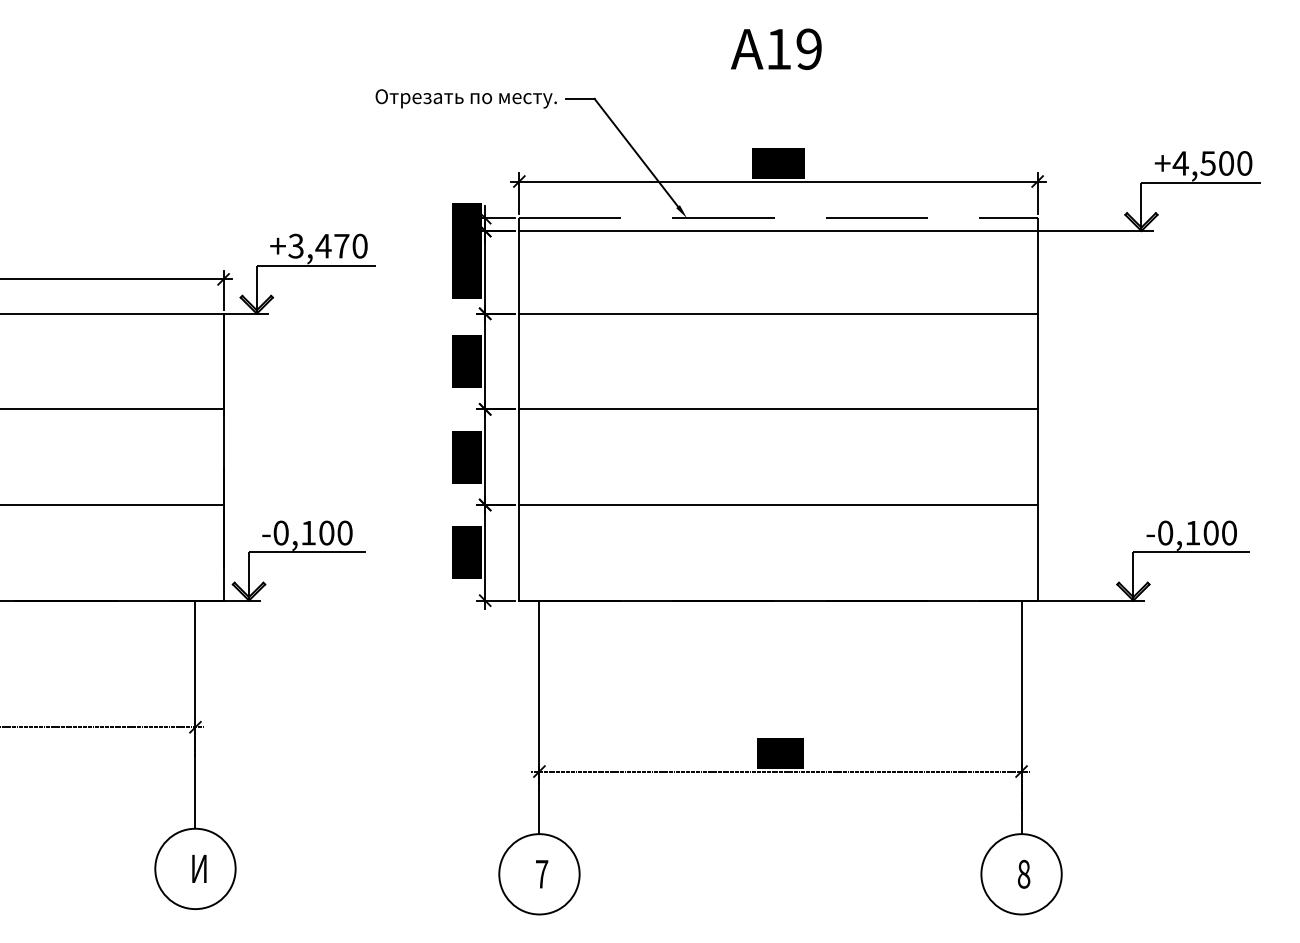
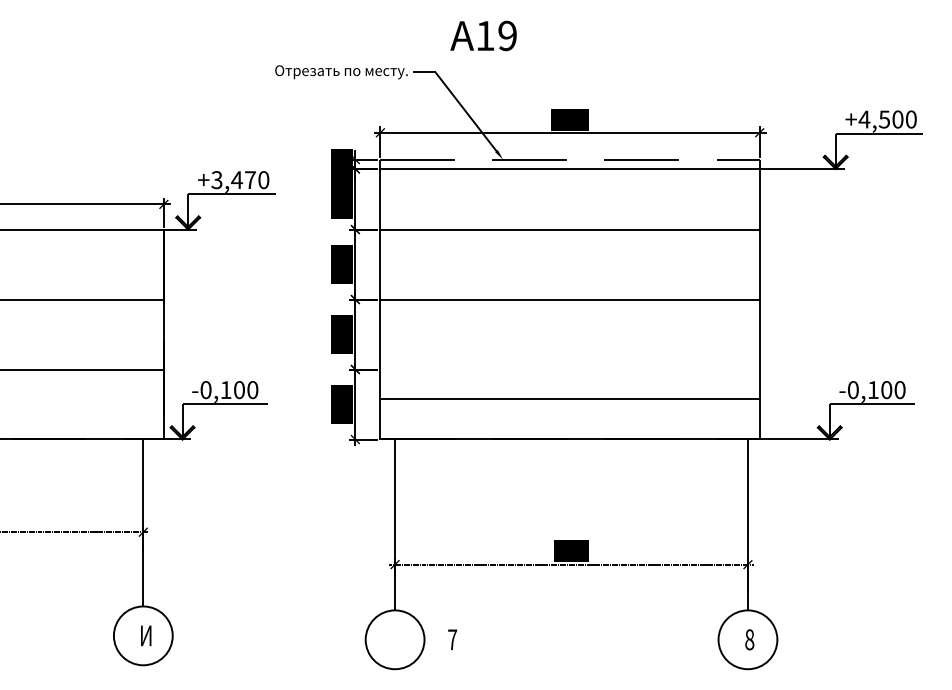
text: (776, 48) -> (483, 35), moved
line: (778, 504) -> (570, 398), moved
text: (542, 874) -> (452, 639), moved

